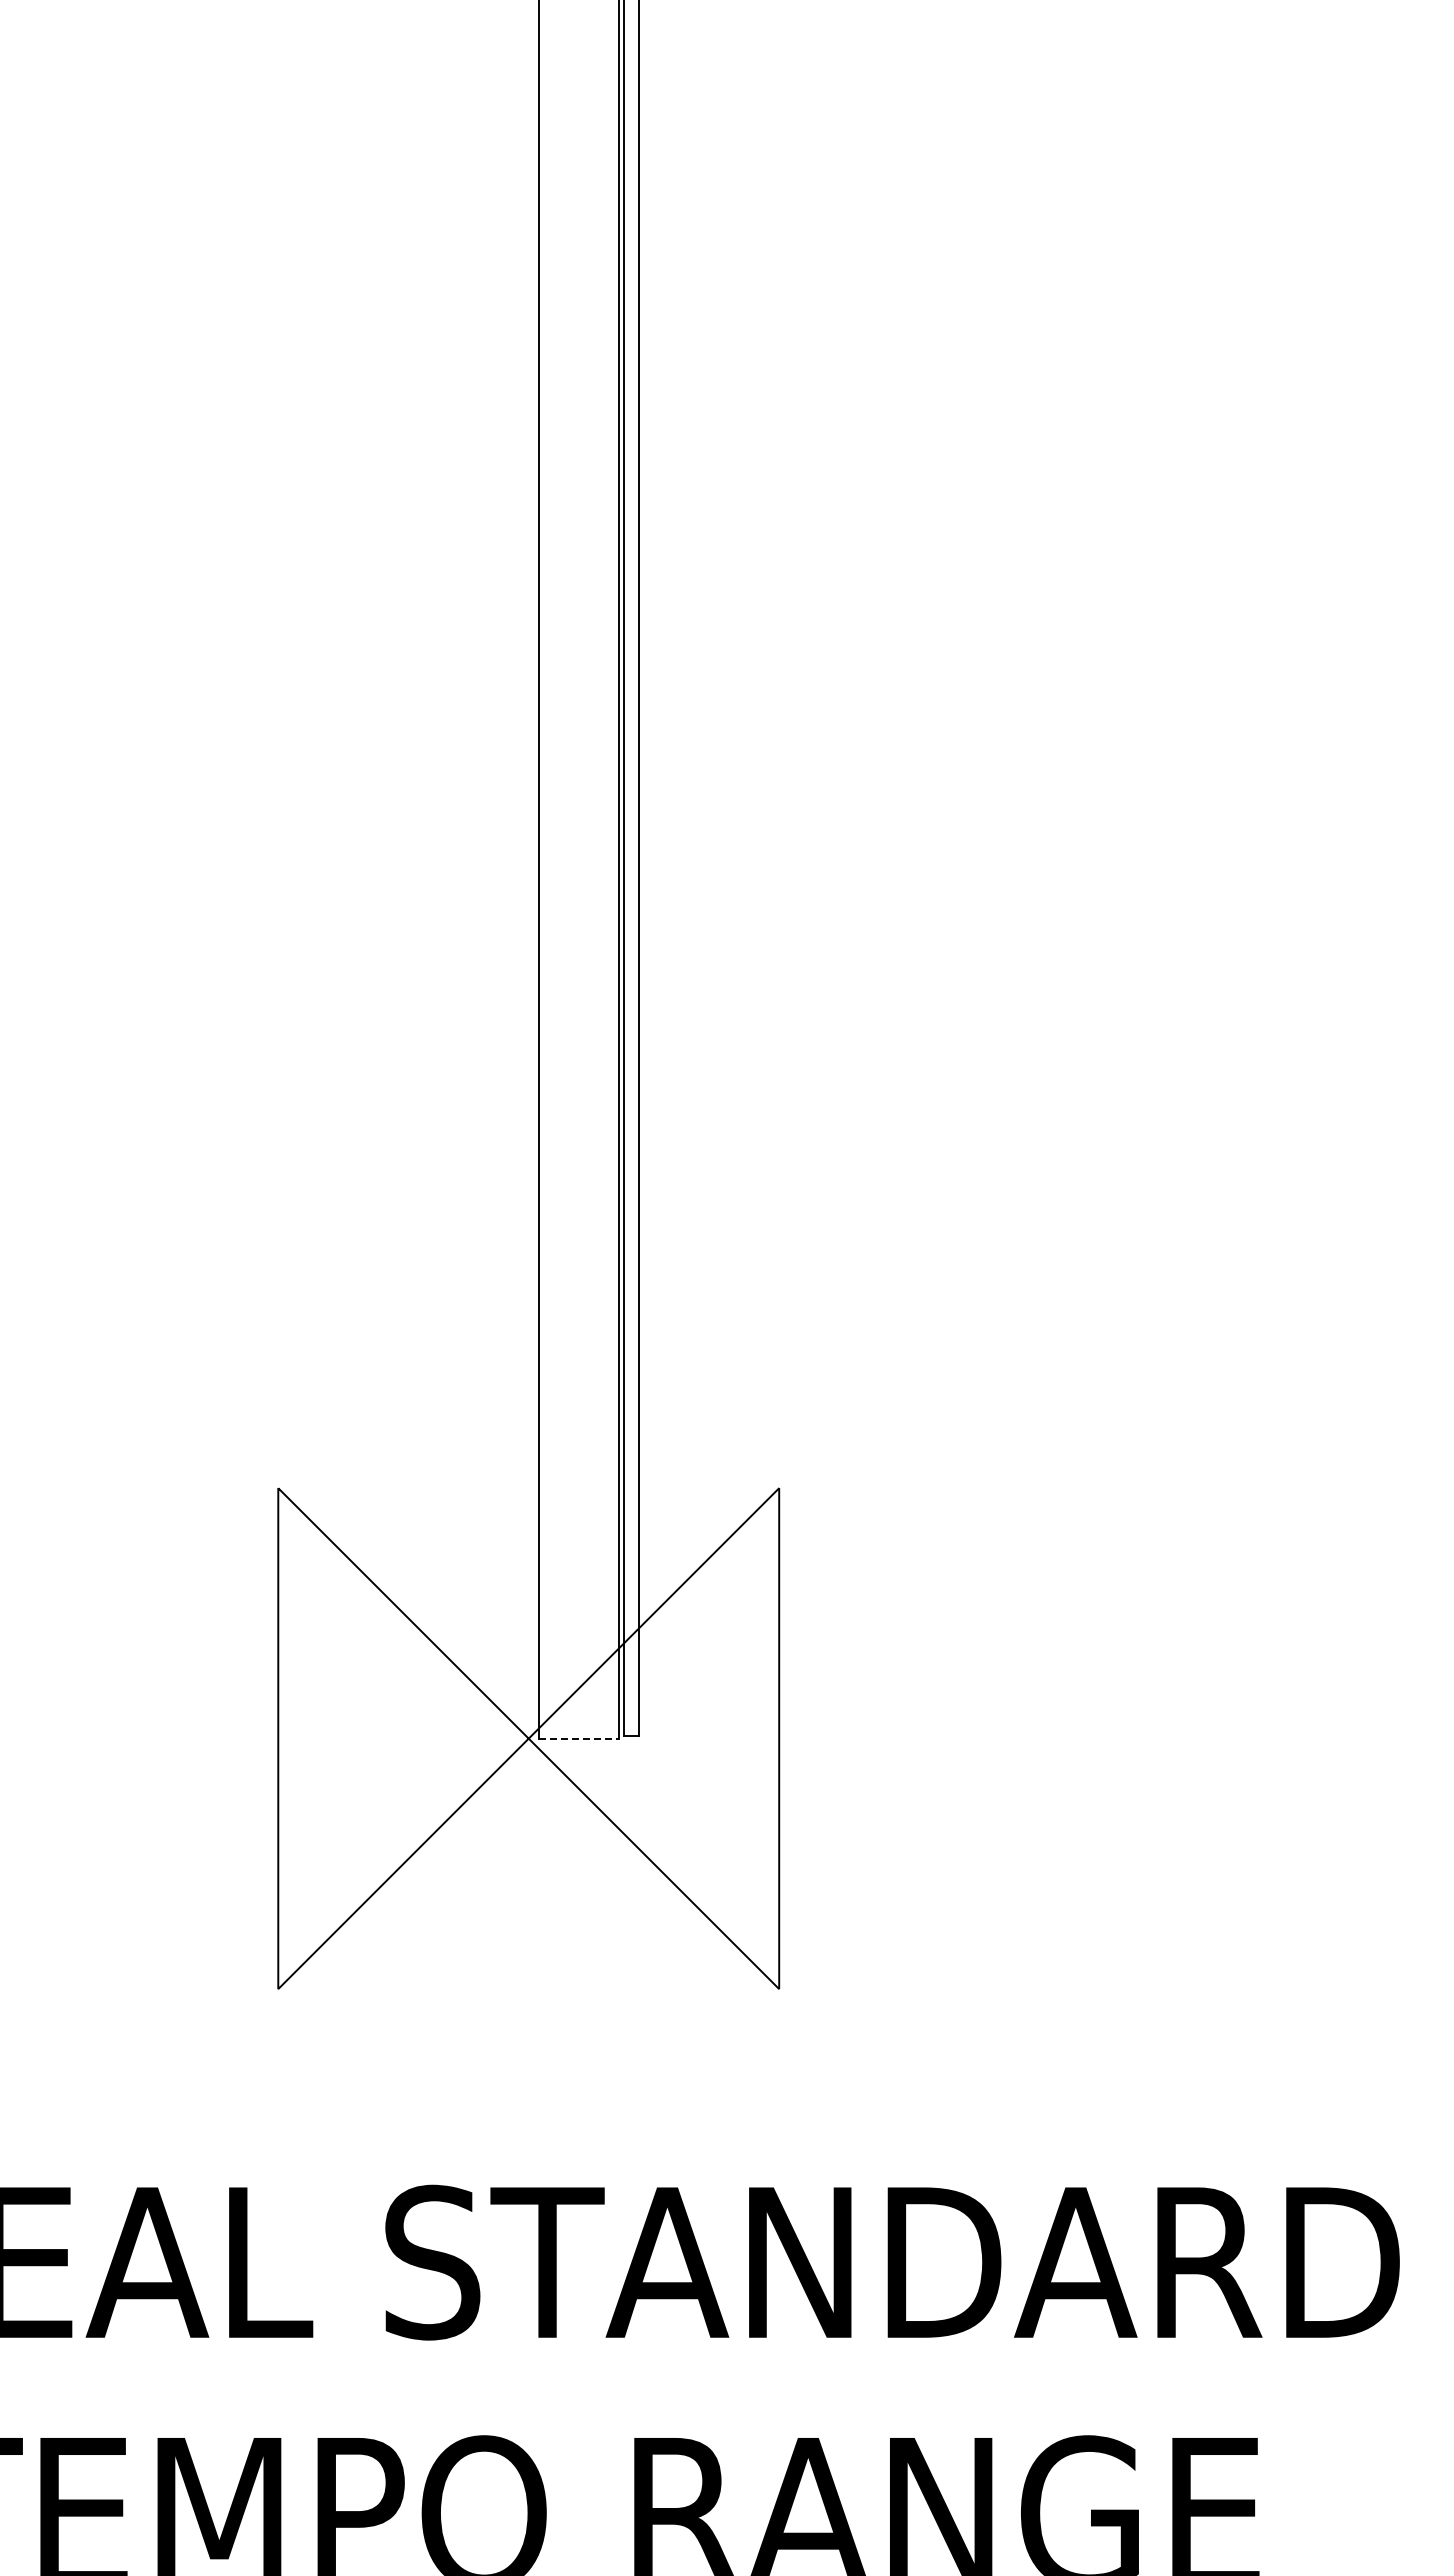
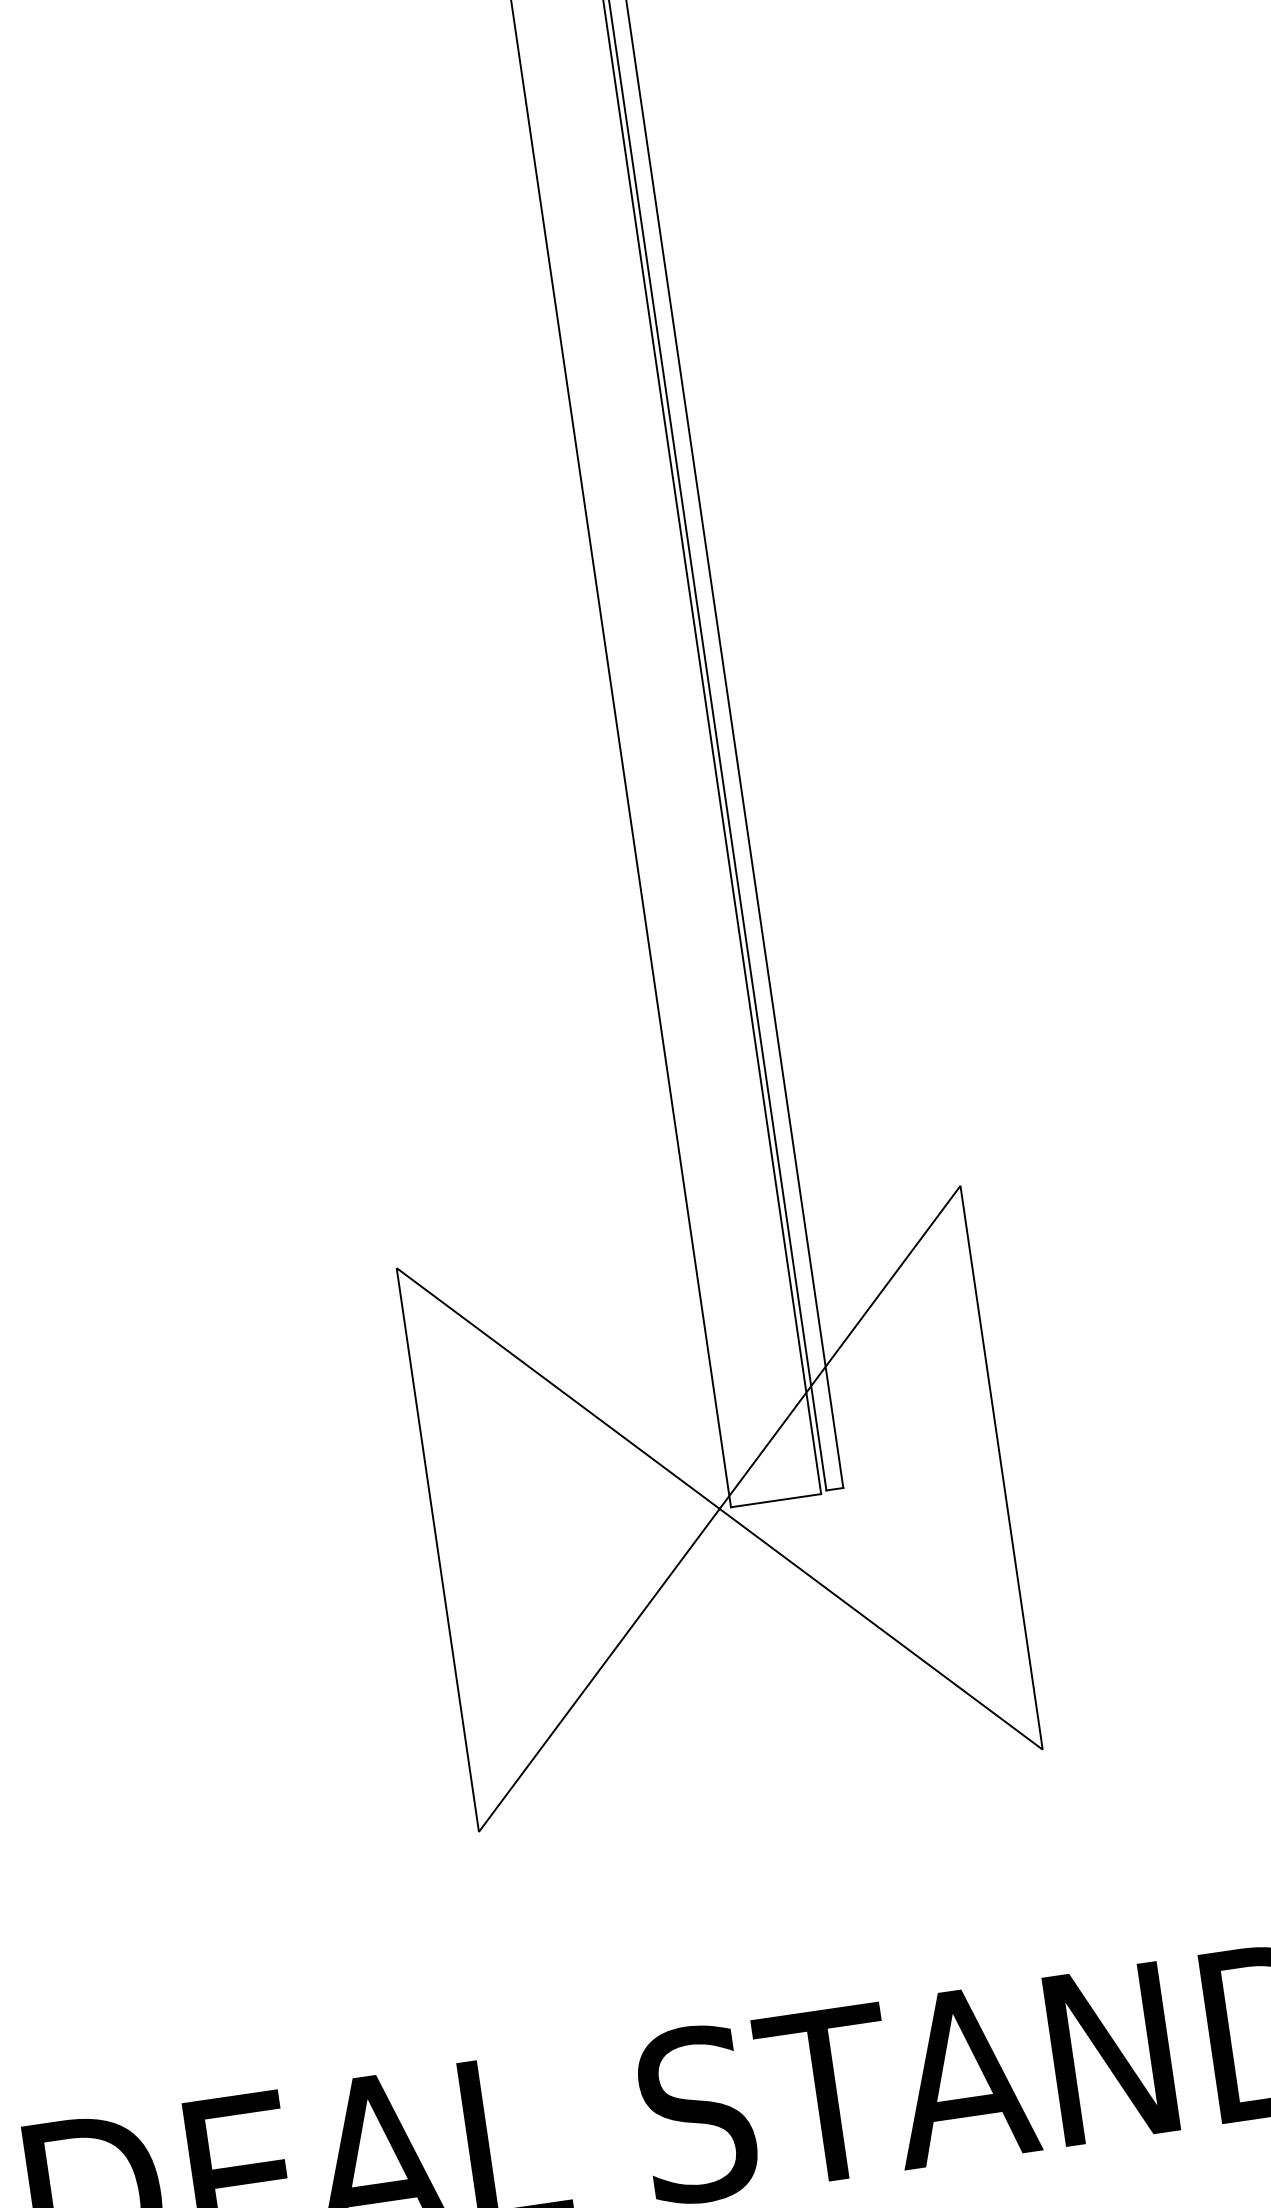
line: (579, 1738) -> (776, 1500), dashed -> solid

